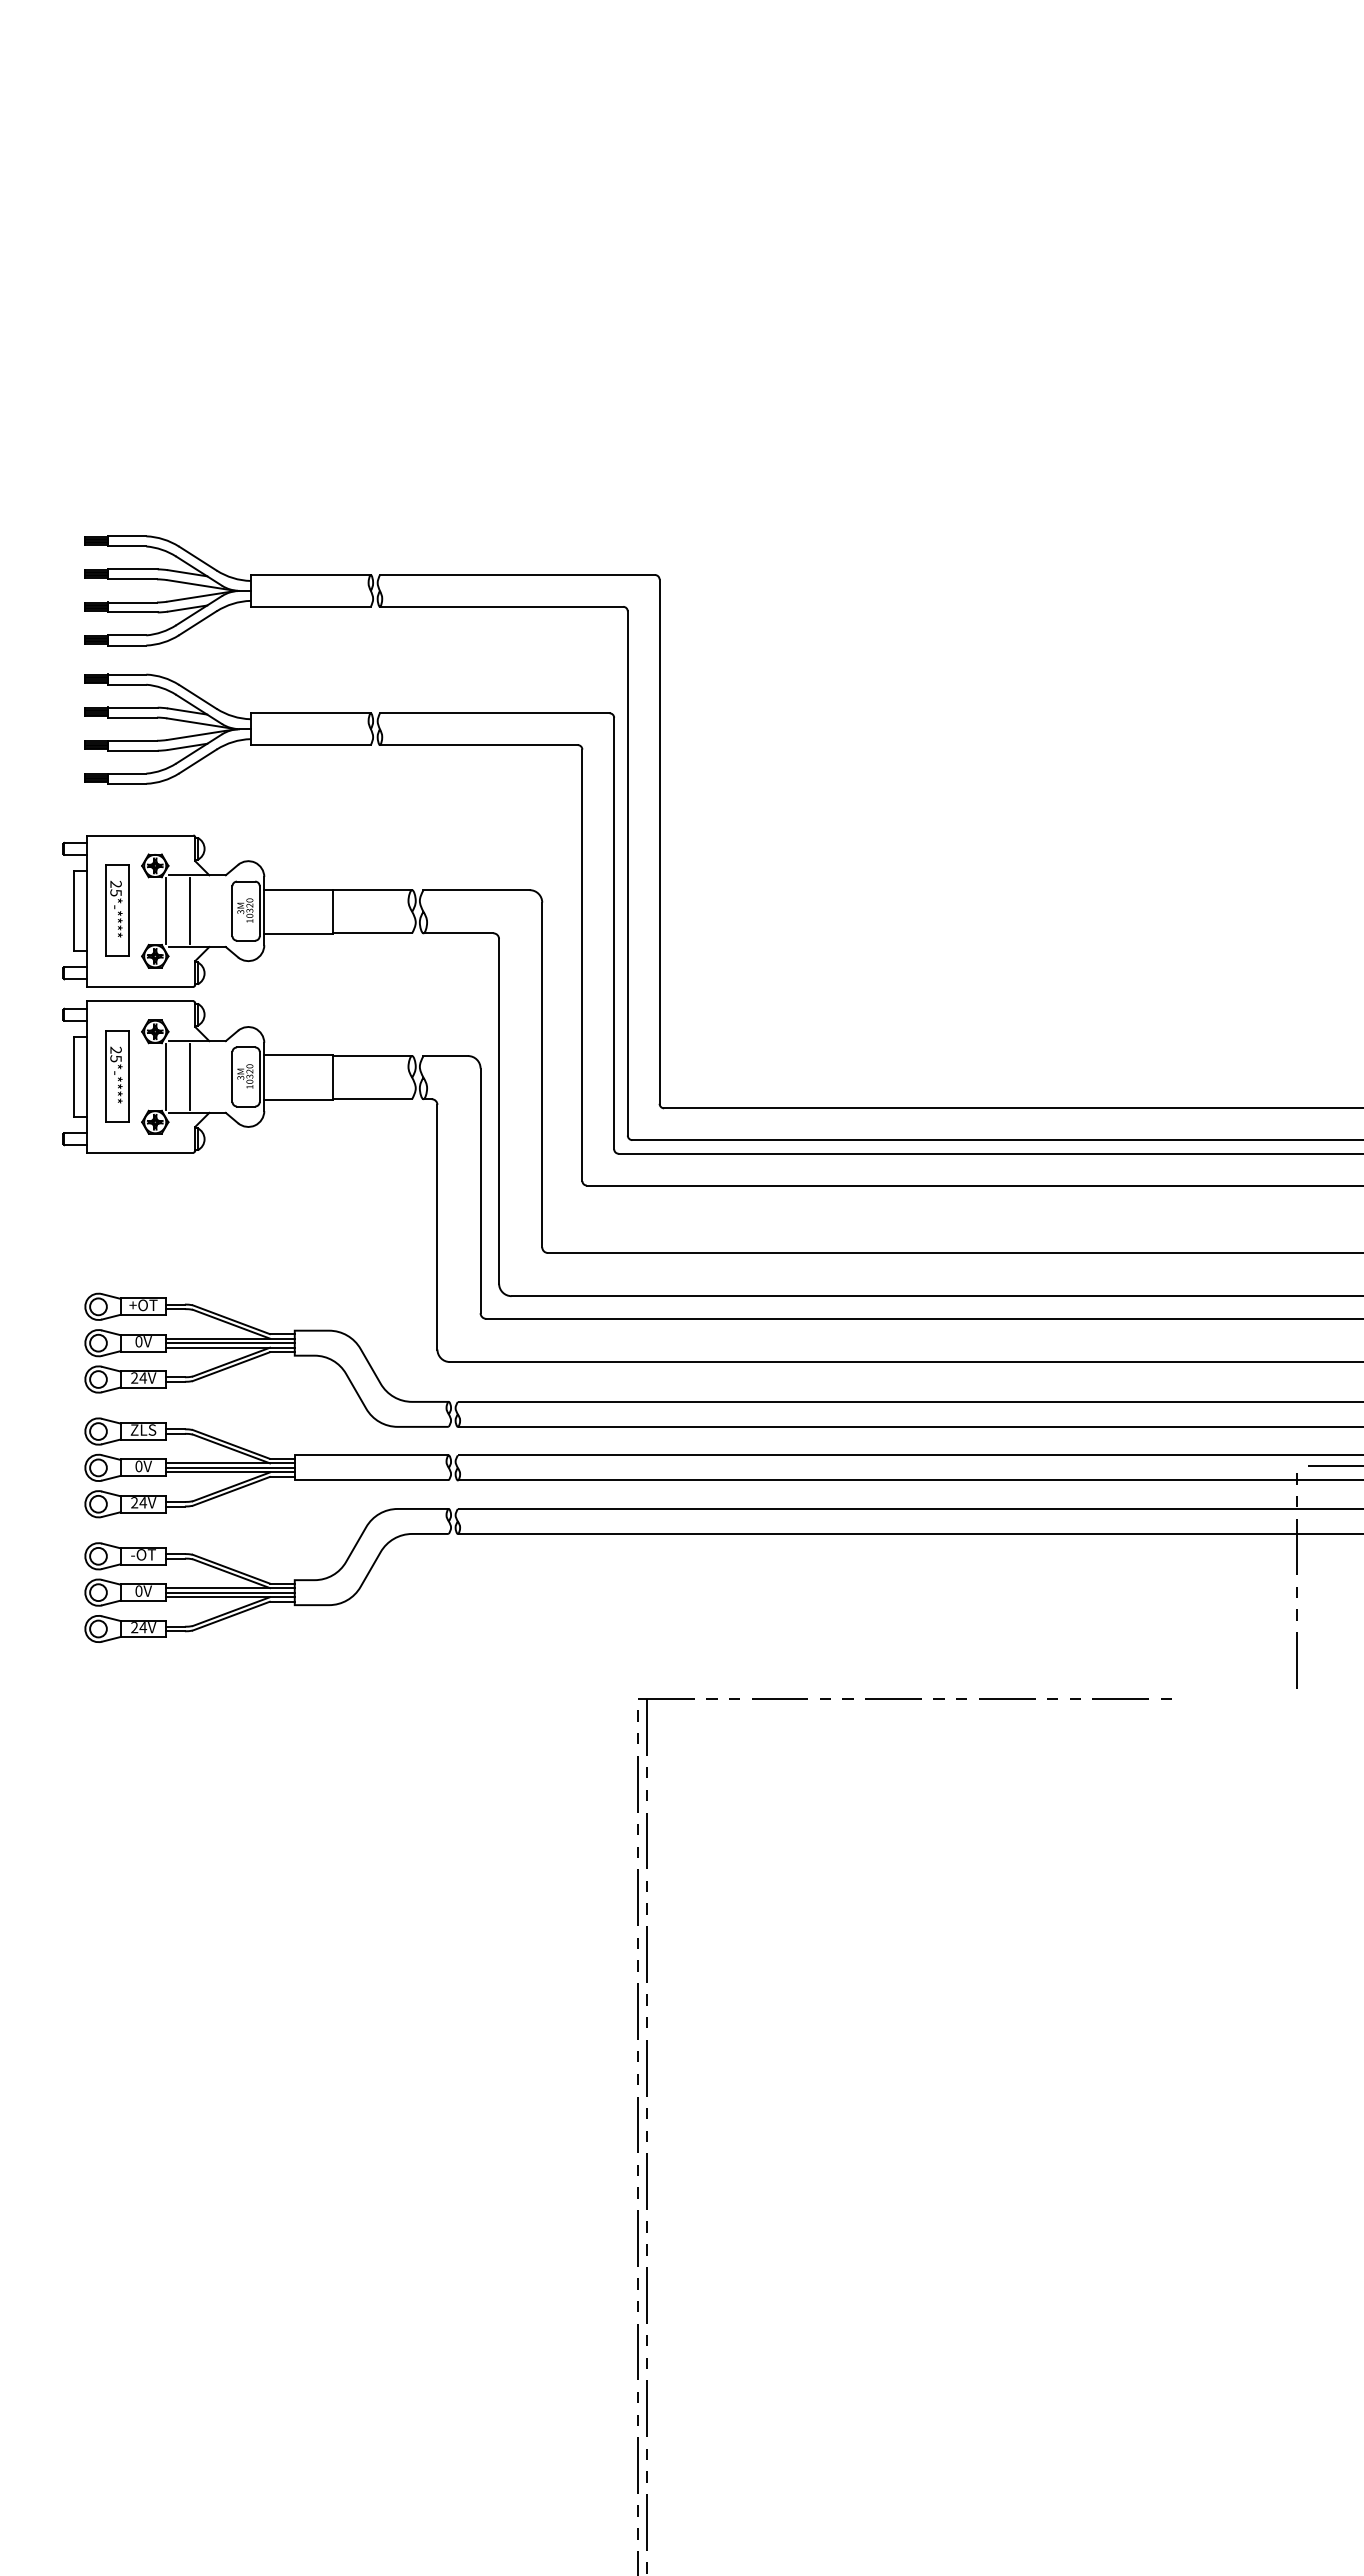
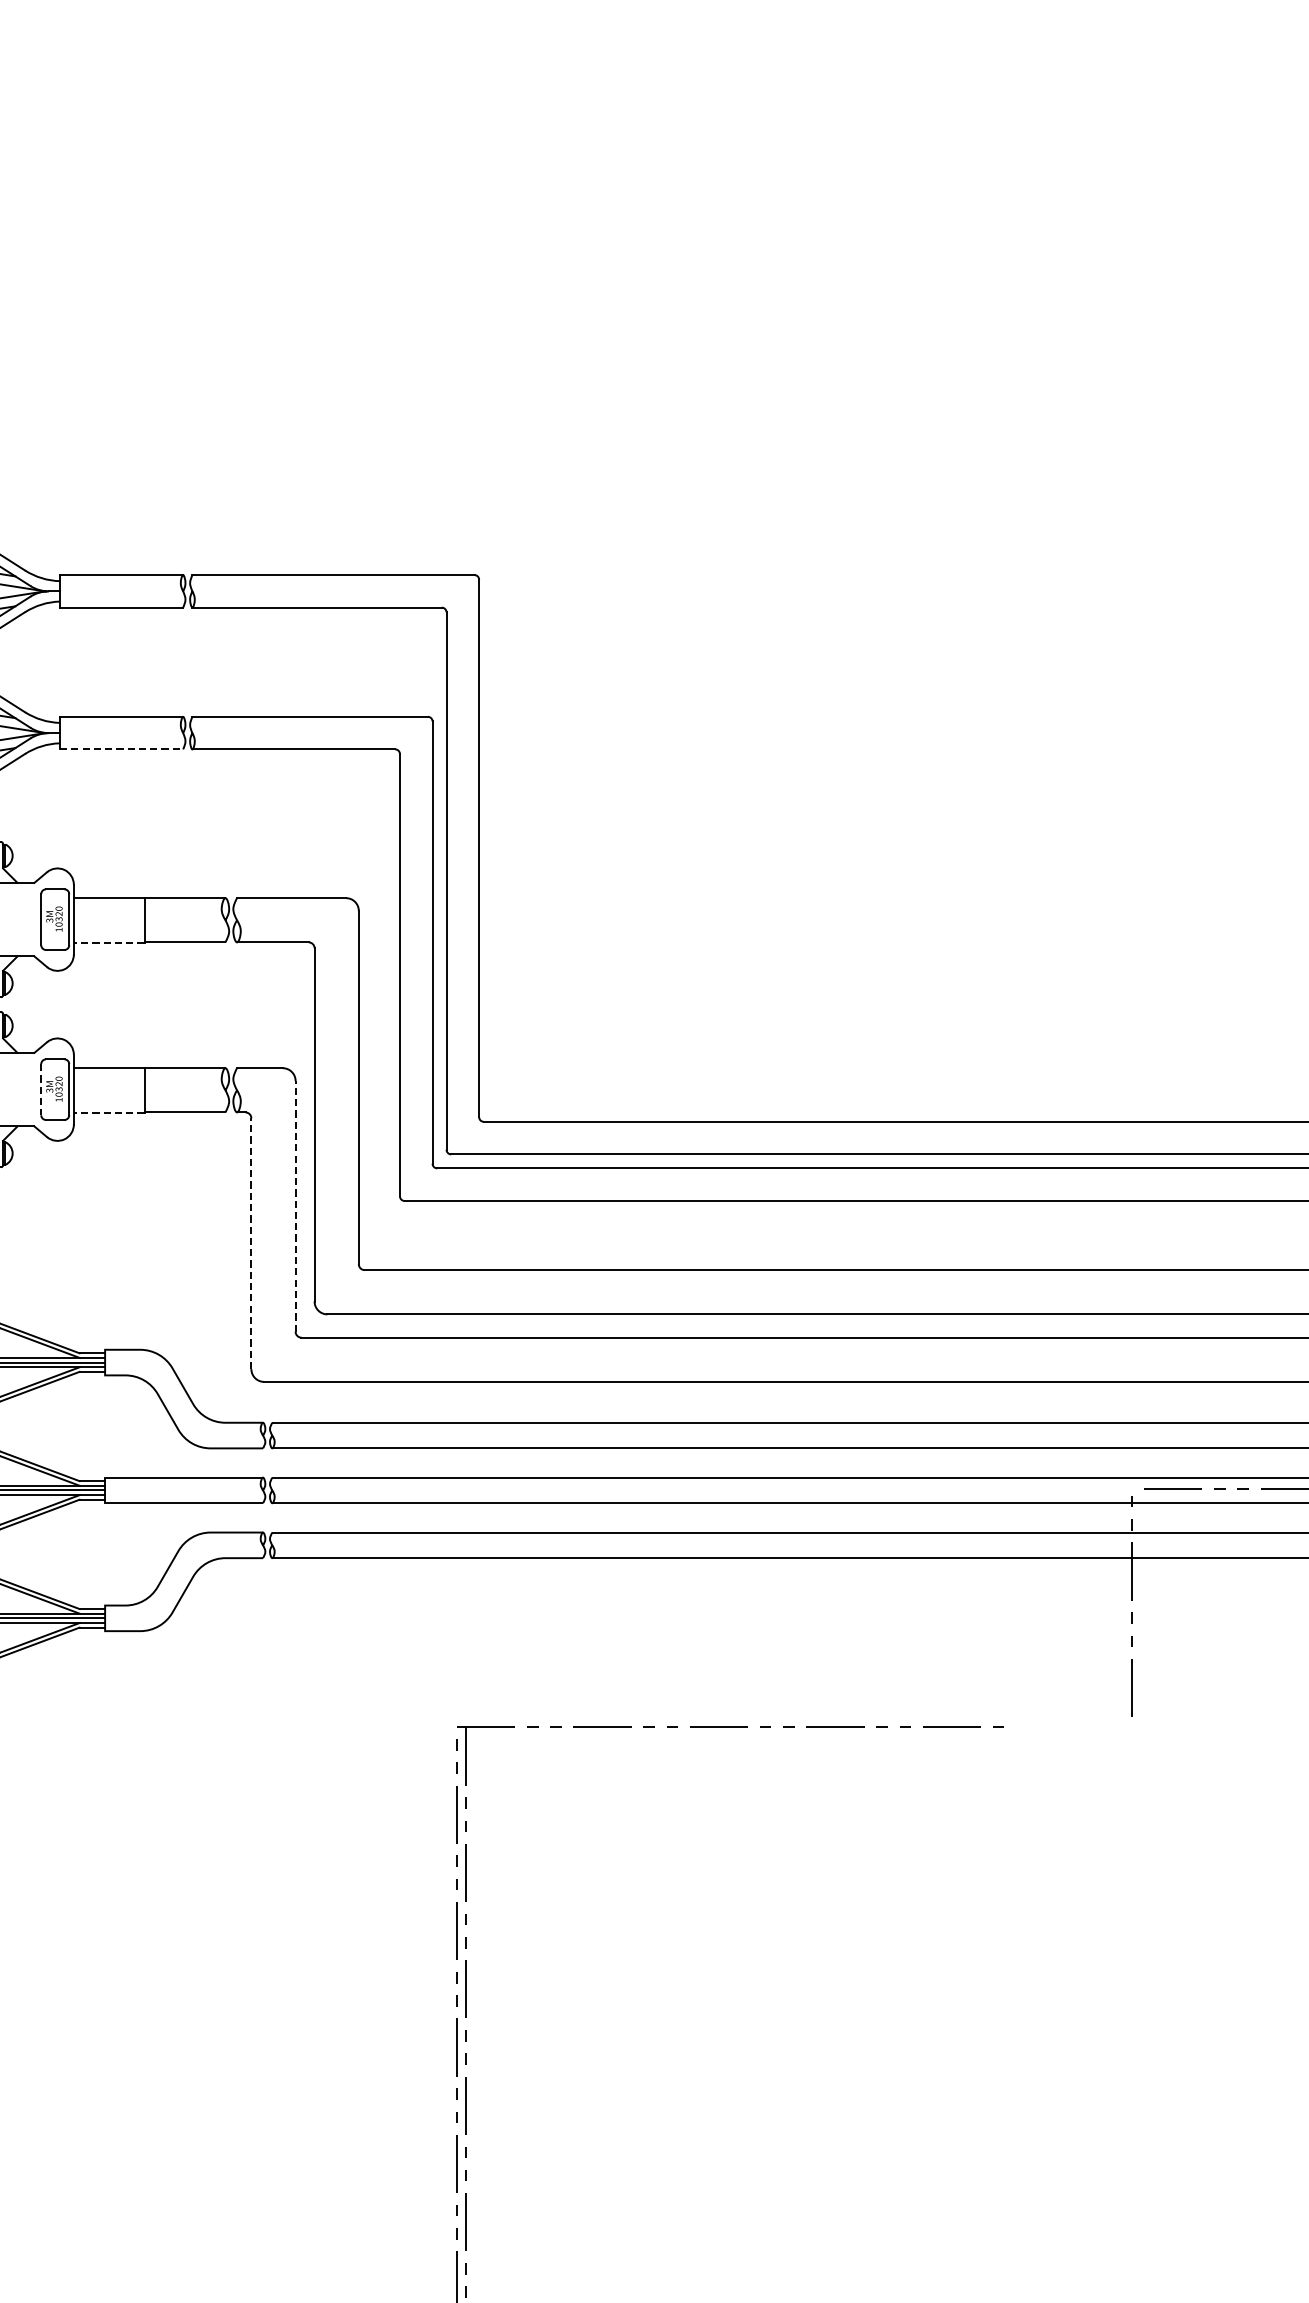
line: (311, 745) -> (122, 749), solid -> dashed
line: (298, 933) -> (108, 942), solid -> dashed
line: (232, 1076) -> (41, 1089), solid -> dashed
line: (298, 1099) -> (108, 1112), solid -> dashed
line: (480, 1190) -> (295, 1206), solid -> dashed
line: (437, 1226) -> (251, 1242), solid -> dashed

